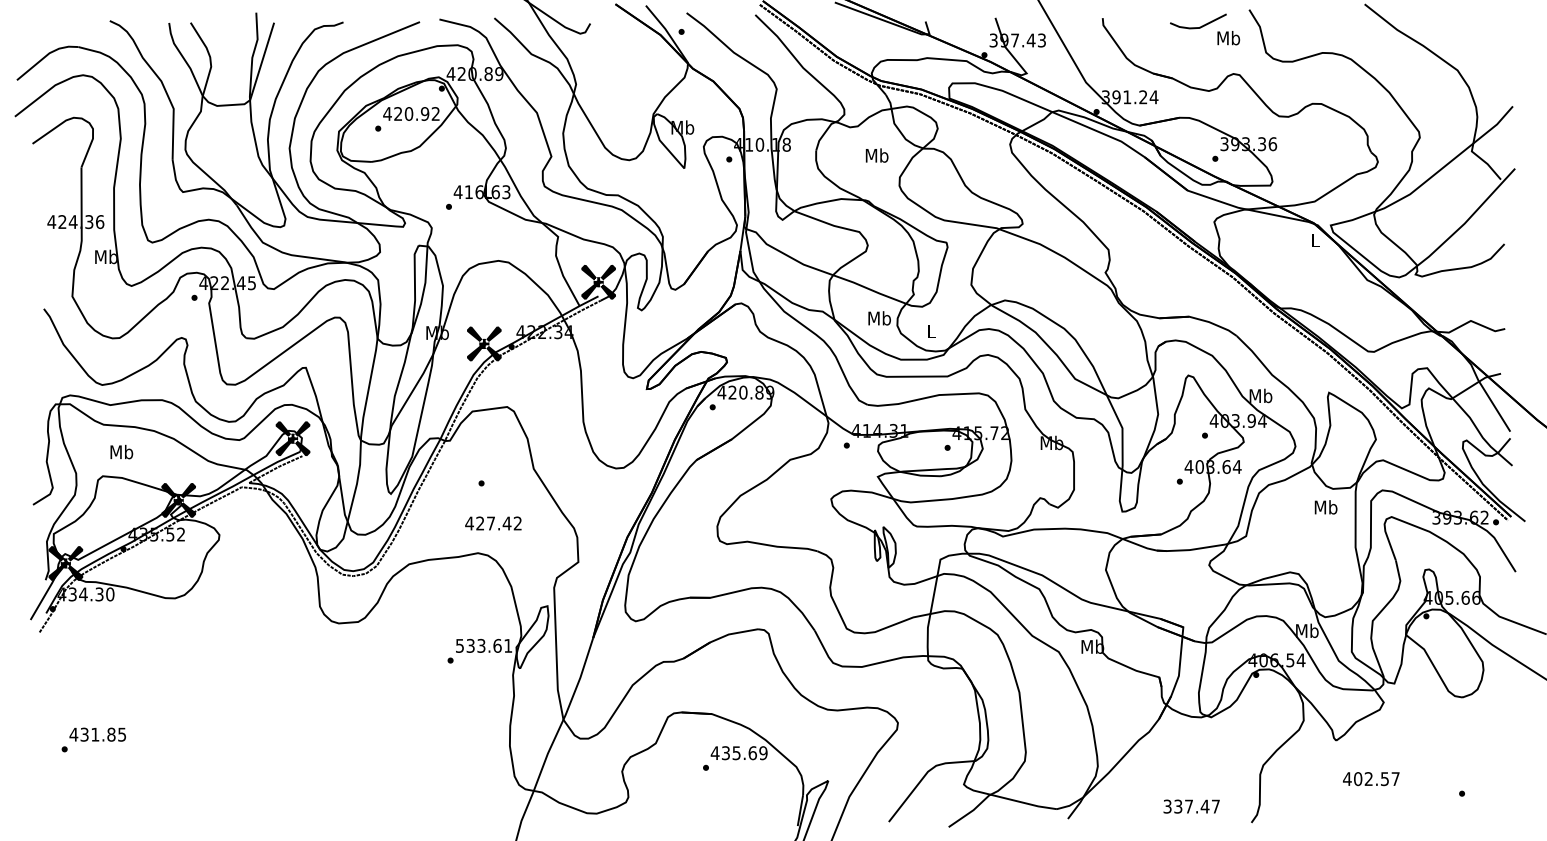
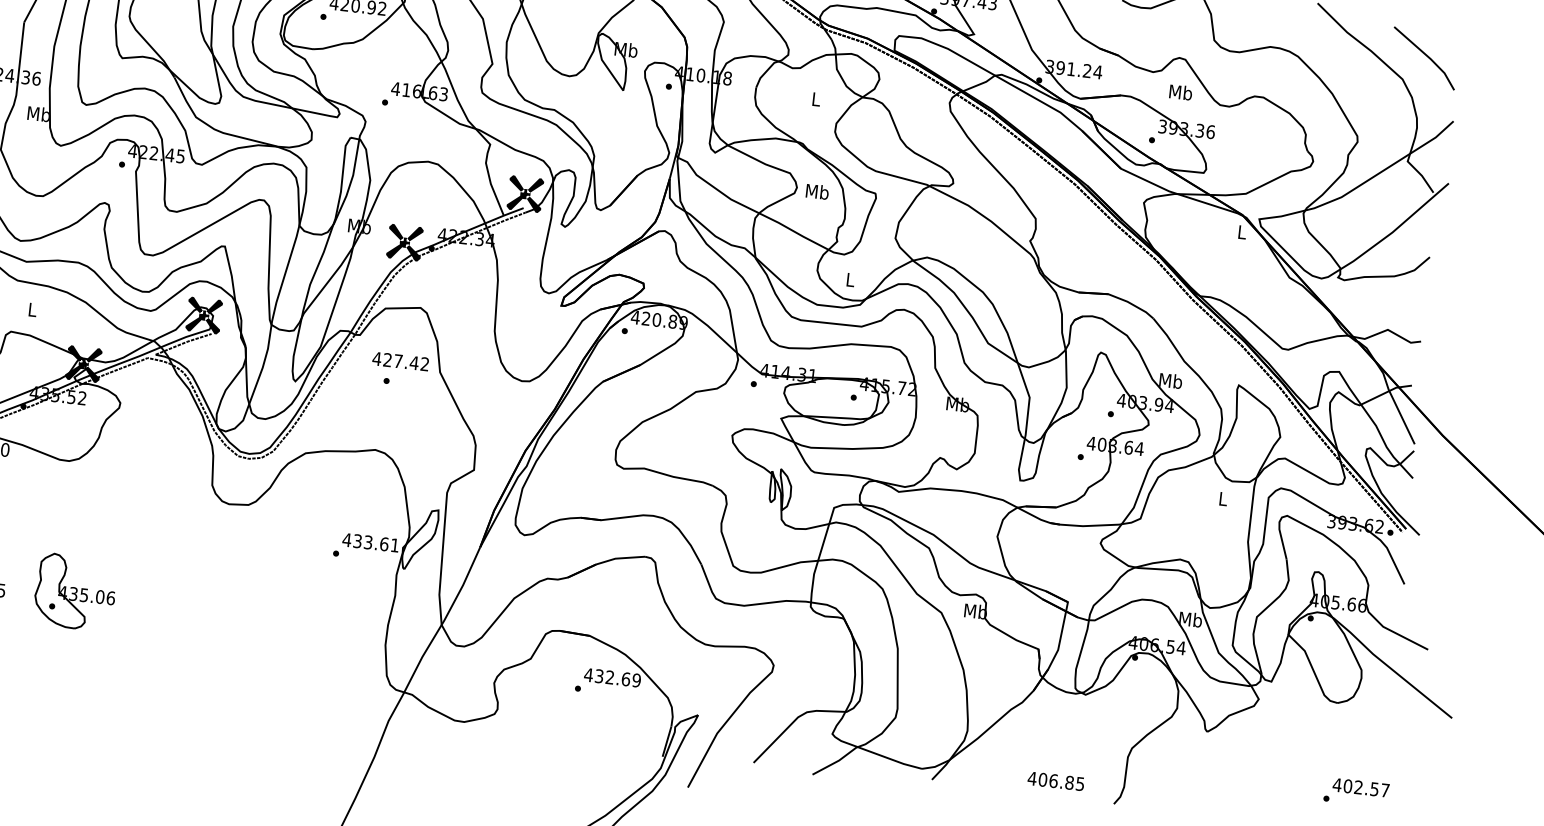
text: (1228, 38) -> (1180, 92), moved
line: (1477, 44) -> (1425, 55), added
text: (876, 155) -> (815, 99), Mb -> L
text: (879, 318) -> (817, 191), moved
text: (121, 451) -> (32, 309), Mb -> L
text: (1325, 507) -> (1222, 499), Mb -> L
text: (493, 523) -> (400, 361), moved
text: (459, 645) -> (346, 539), 533.61 -> 433.61
part: (195, 728) -> (75, 592), added
text: (736, 753) -> (609, 677), 435.69 -> 432.69
text: (1371, 779) -> (1361, 788), moved
text: (1191, 806) -> (1056, 781), 337.47 -> 406.85

